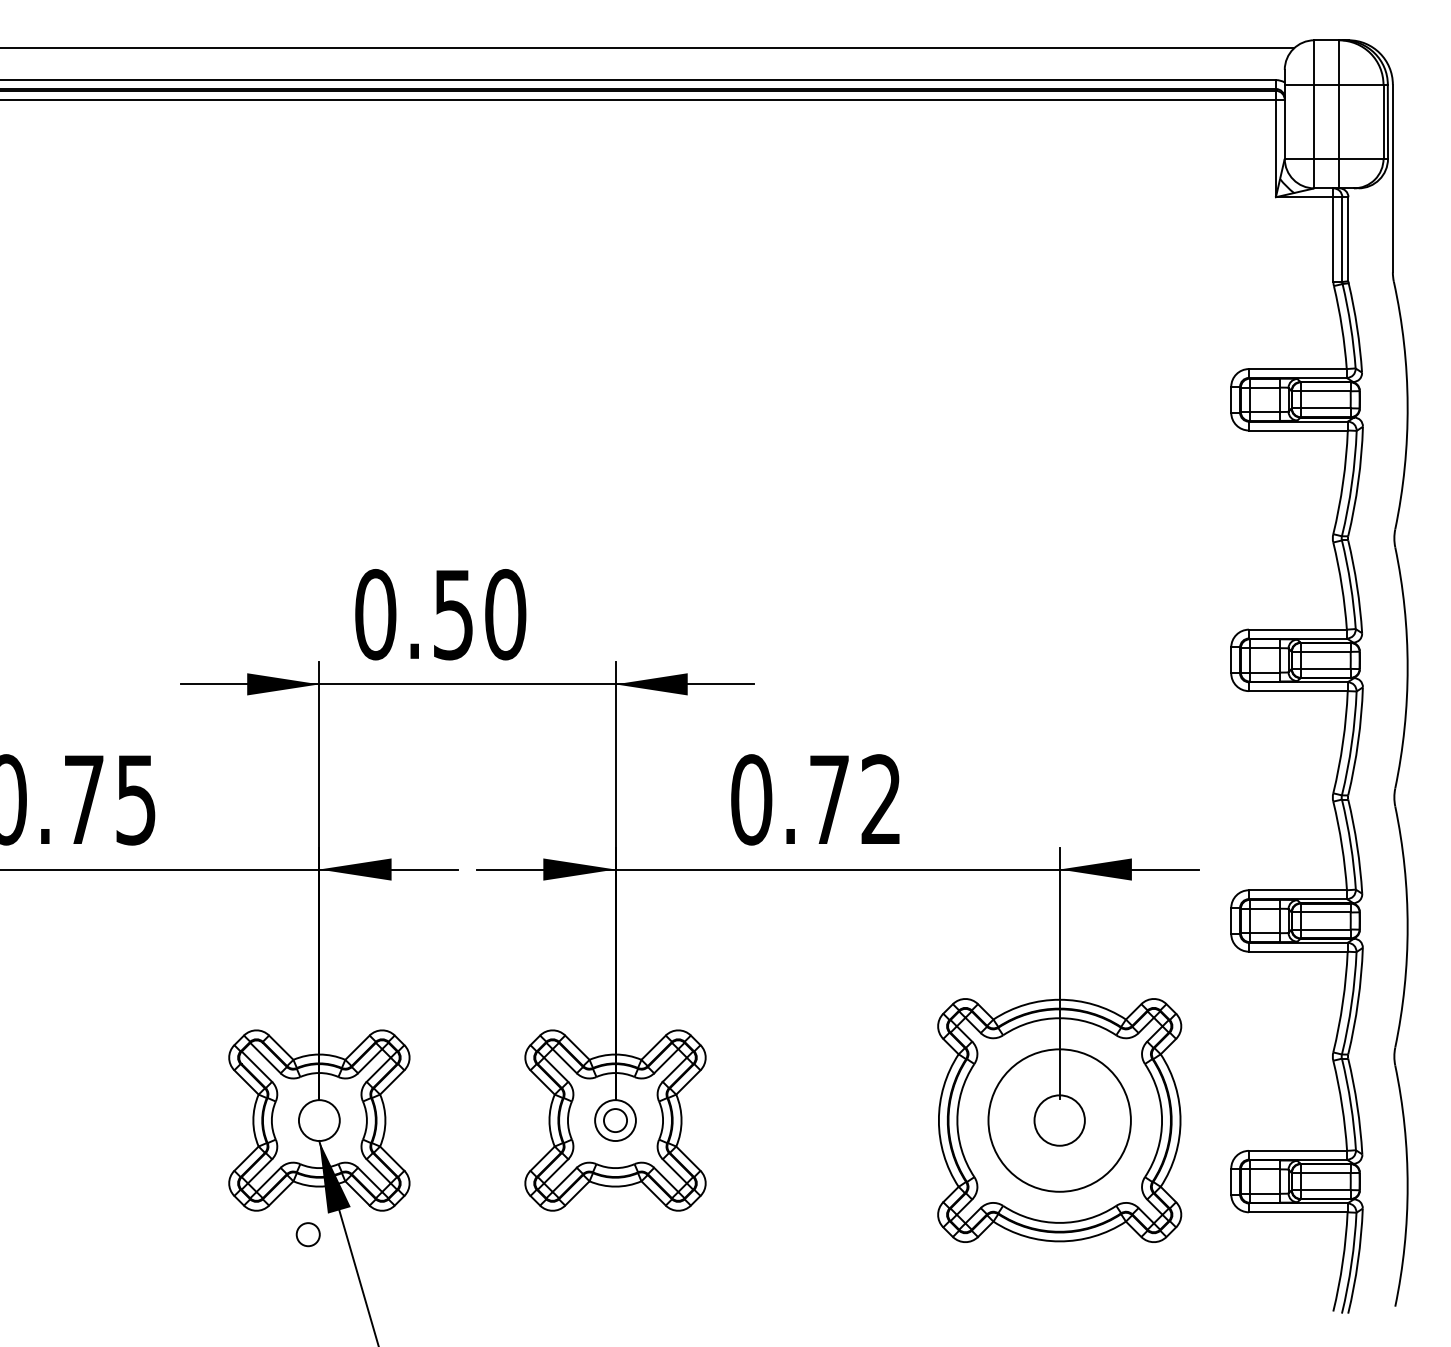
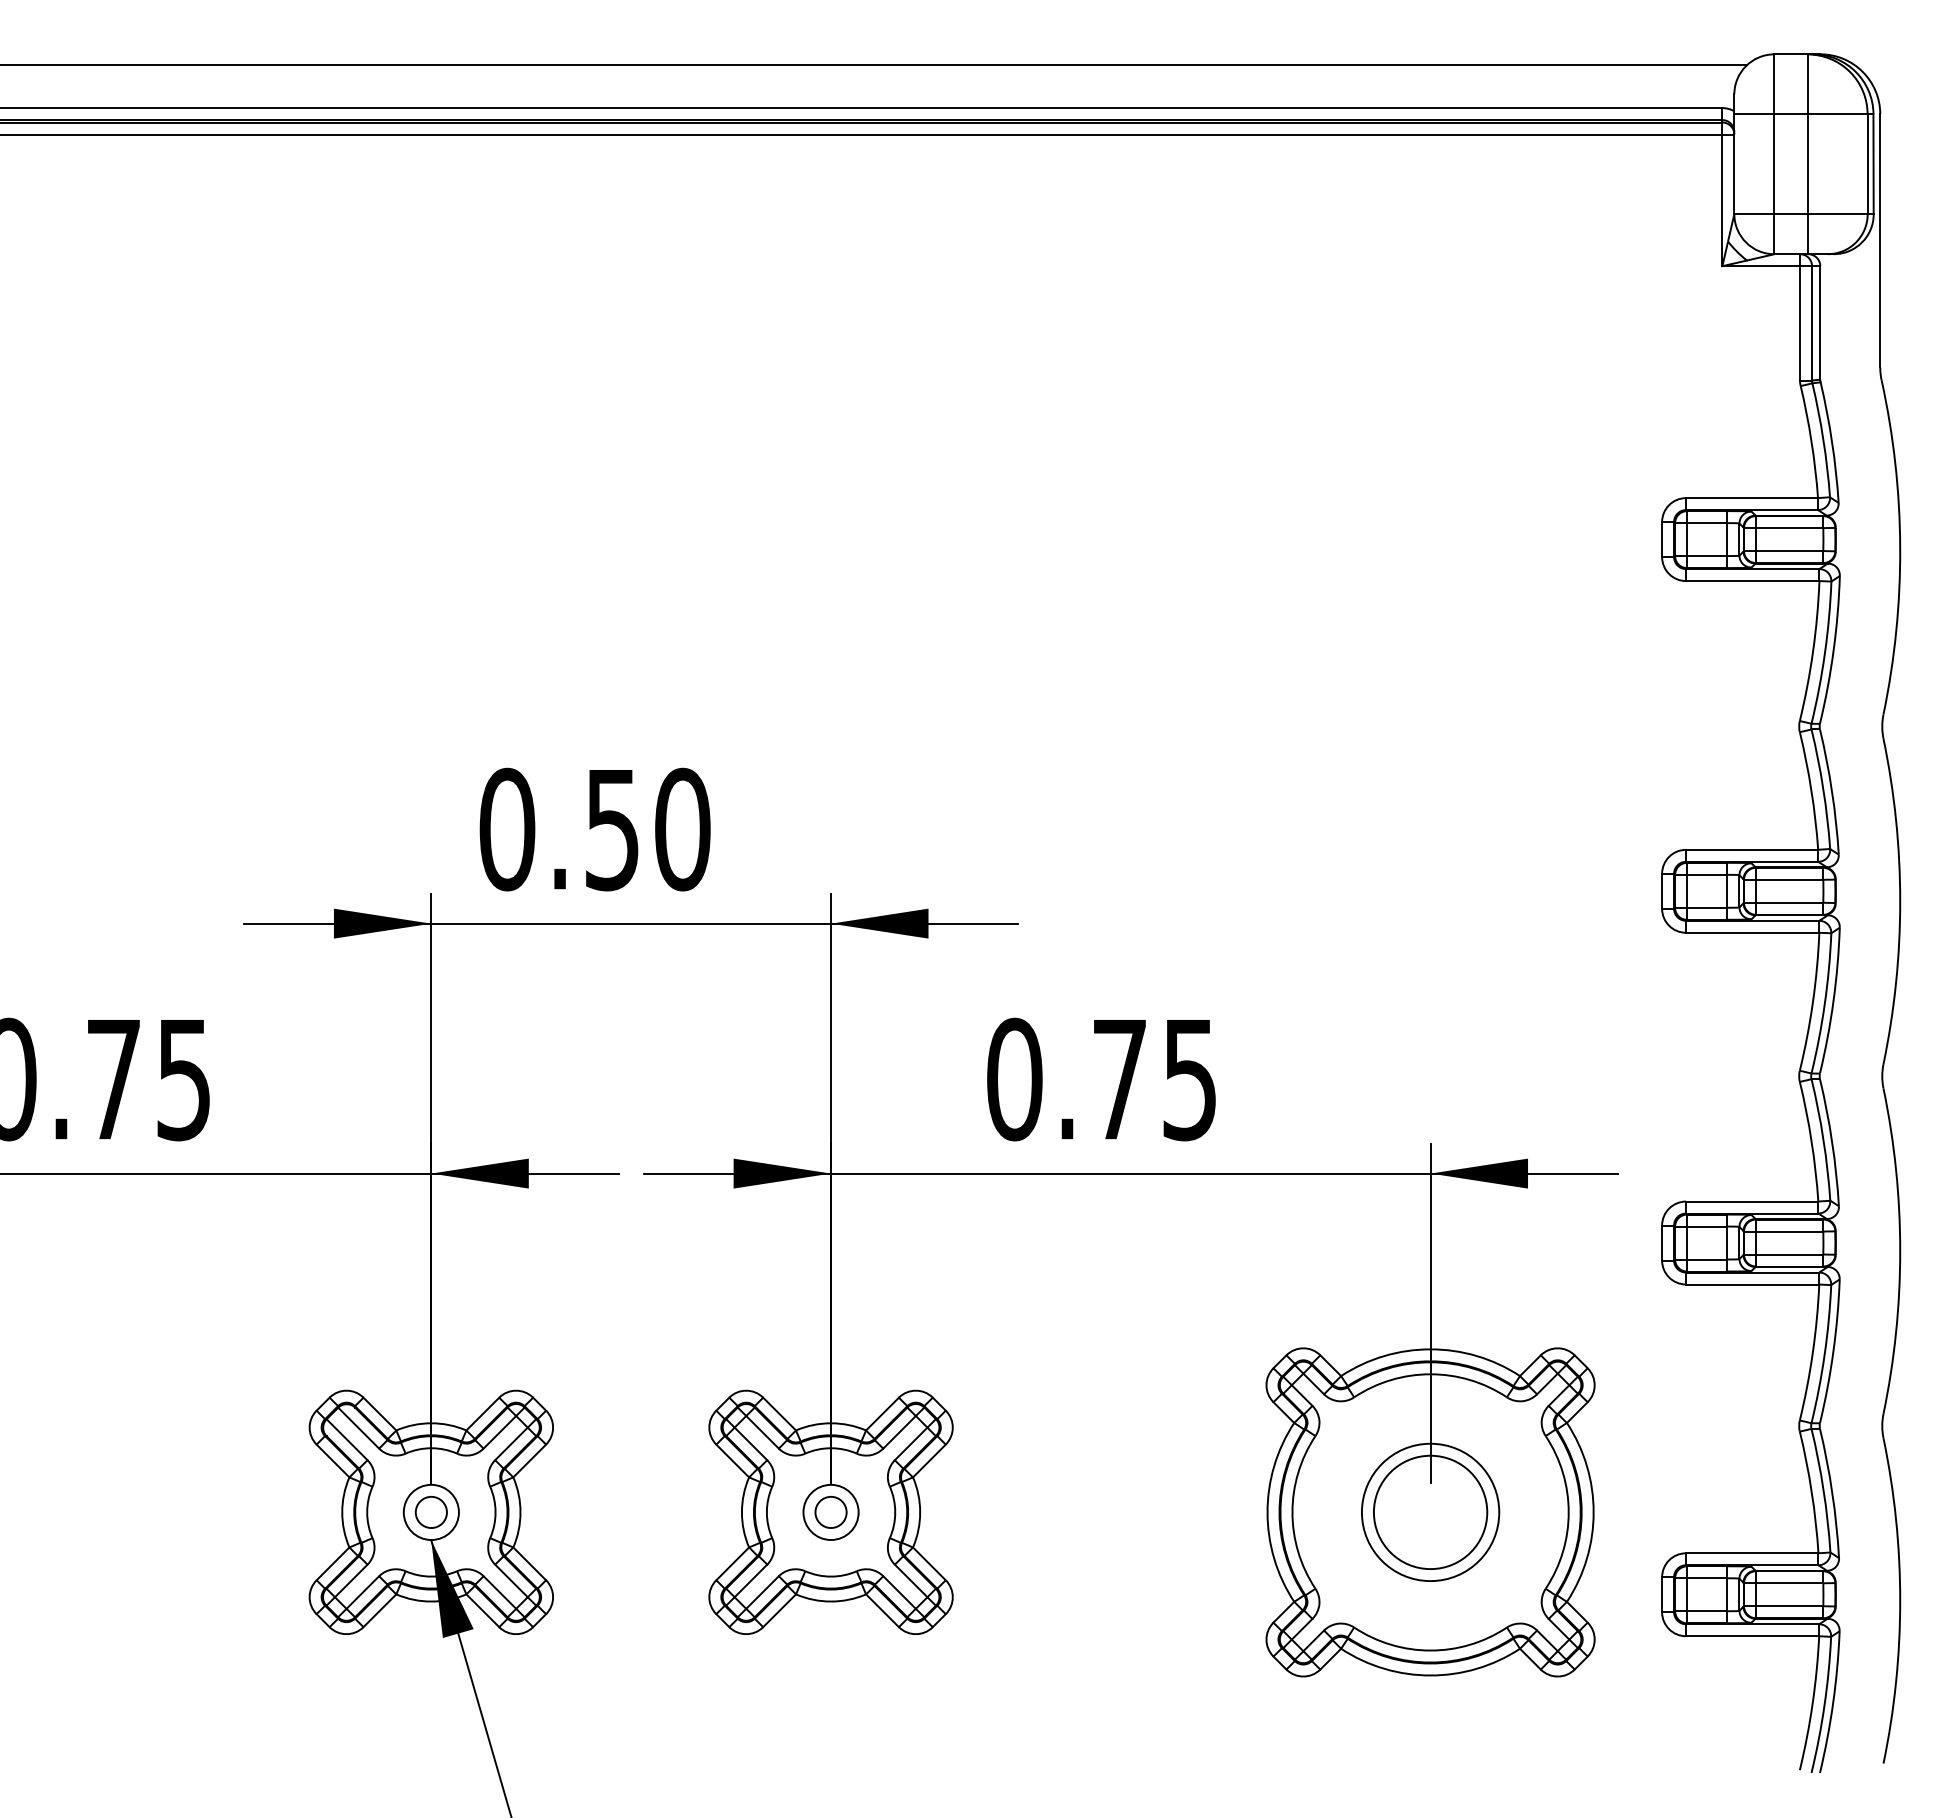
text: (881, 799) -> (1189, 1079), 0.72 -> 0.75
circle: (1059, 1120) -> (1430, 1512), size x0.71
circle: (1059, 1120) -> (1430, 1512), size x1.67
circle: (307, 1234) -> (430, 1512), moved

